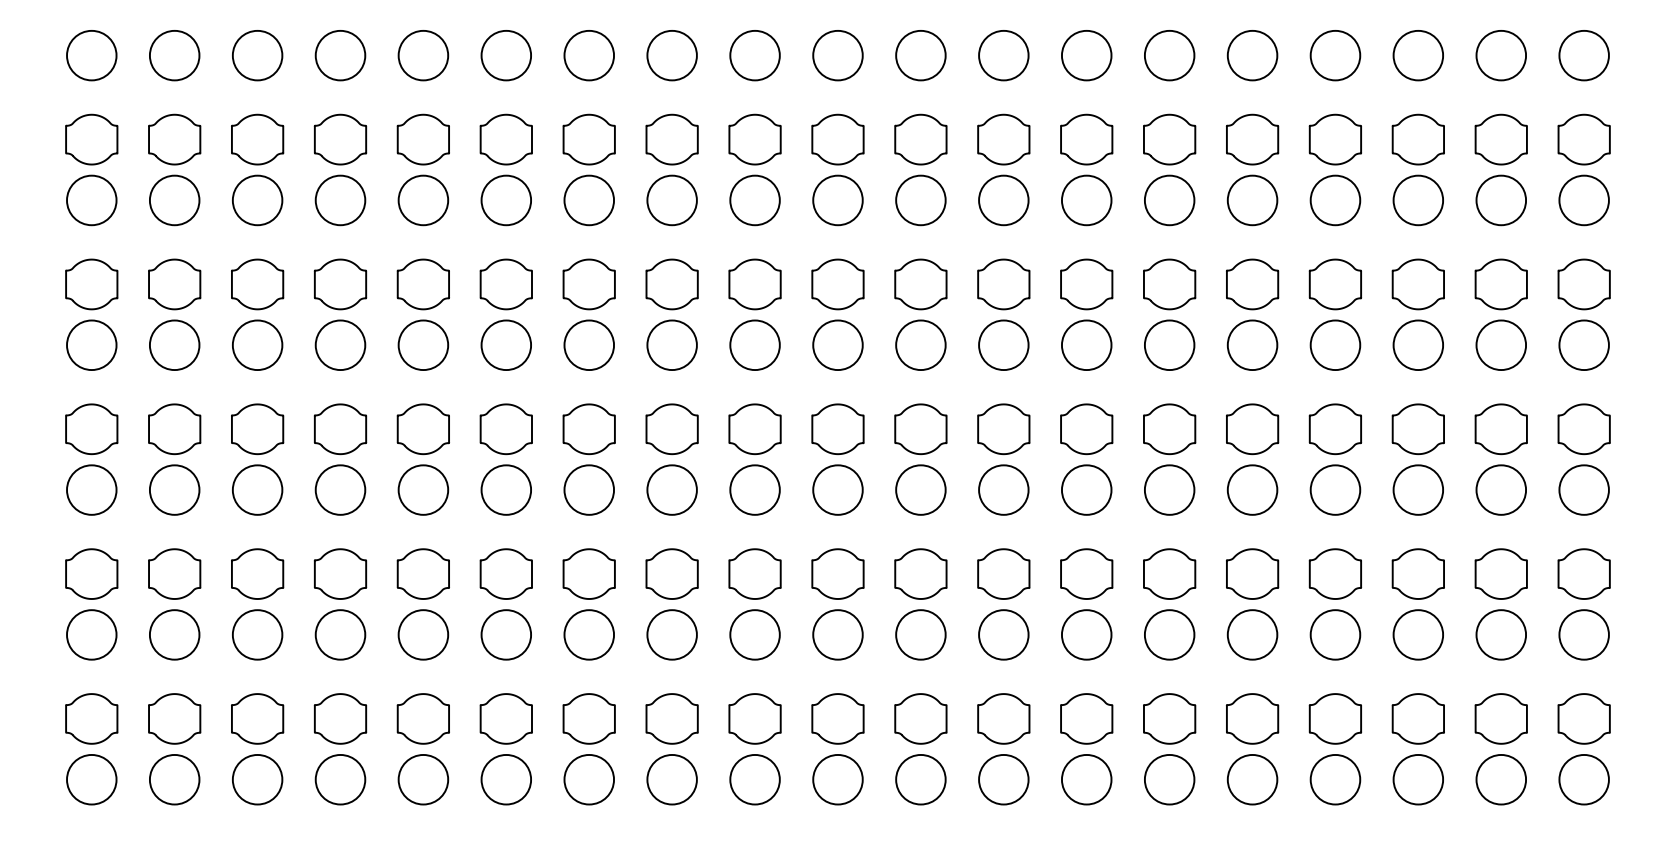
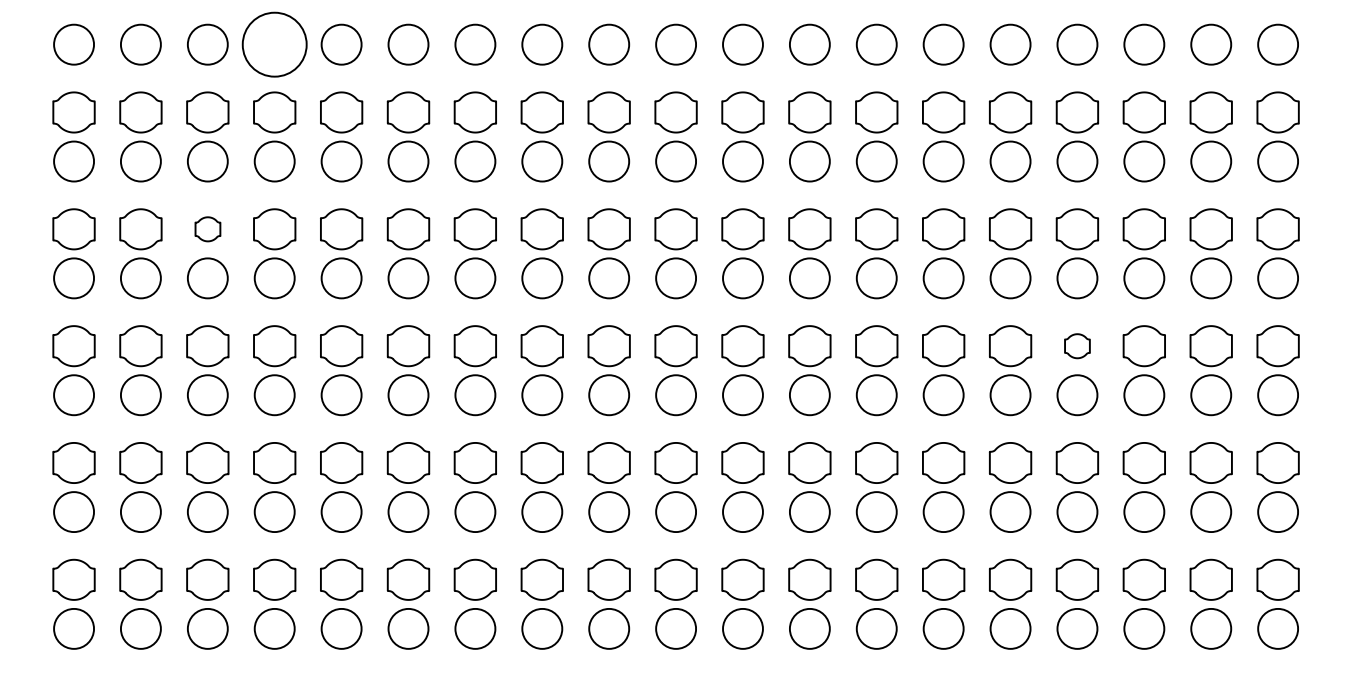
circle: (340, 55) -> (274, 44), size x1.6
part: (257, 284) -> (207, 229), size x0.6
part: (1335, 429) -> (1077, 346), size x0.6

